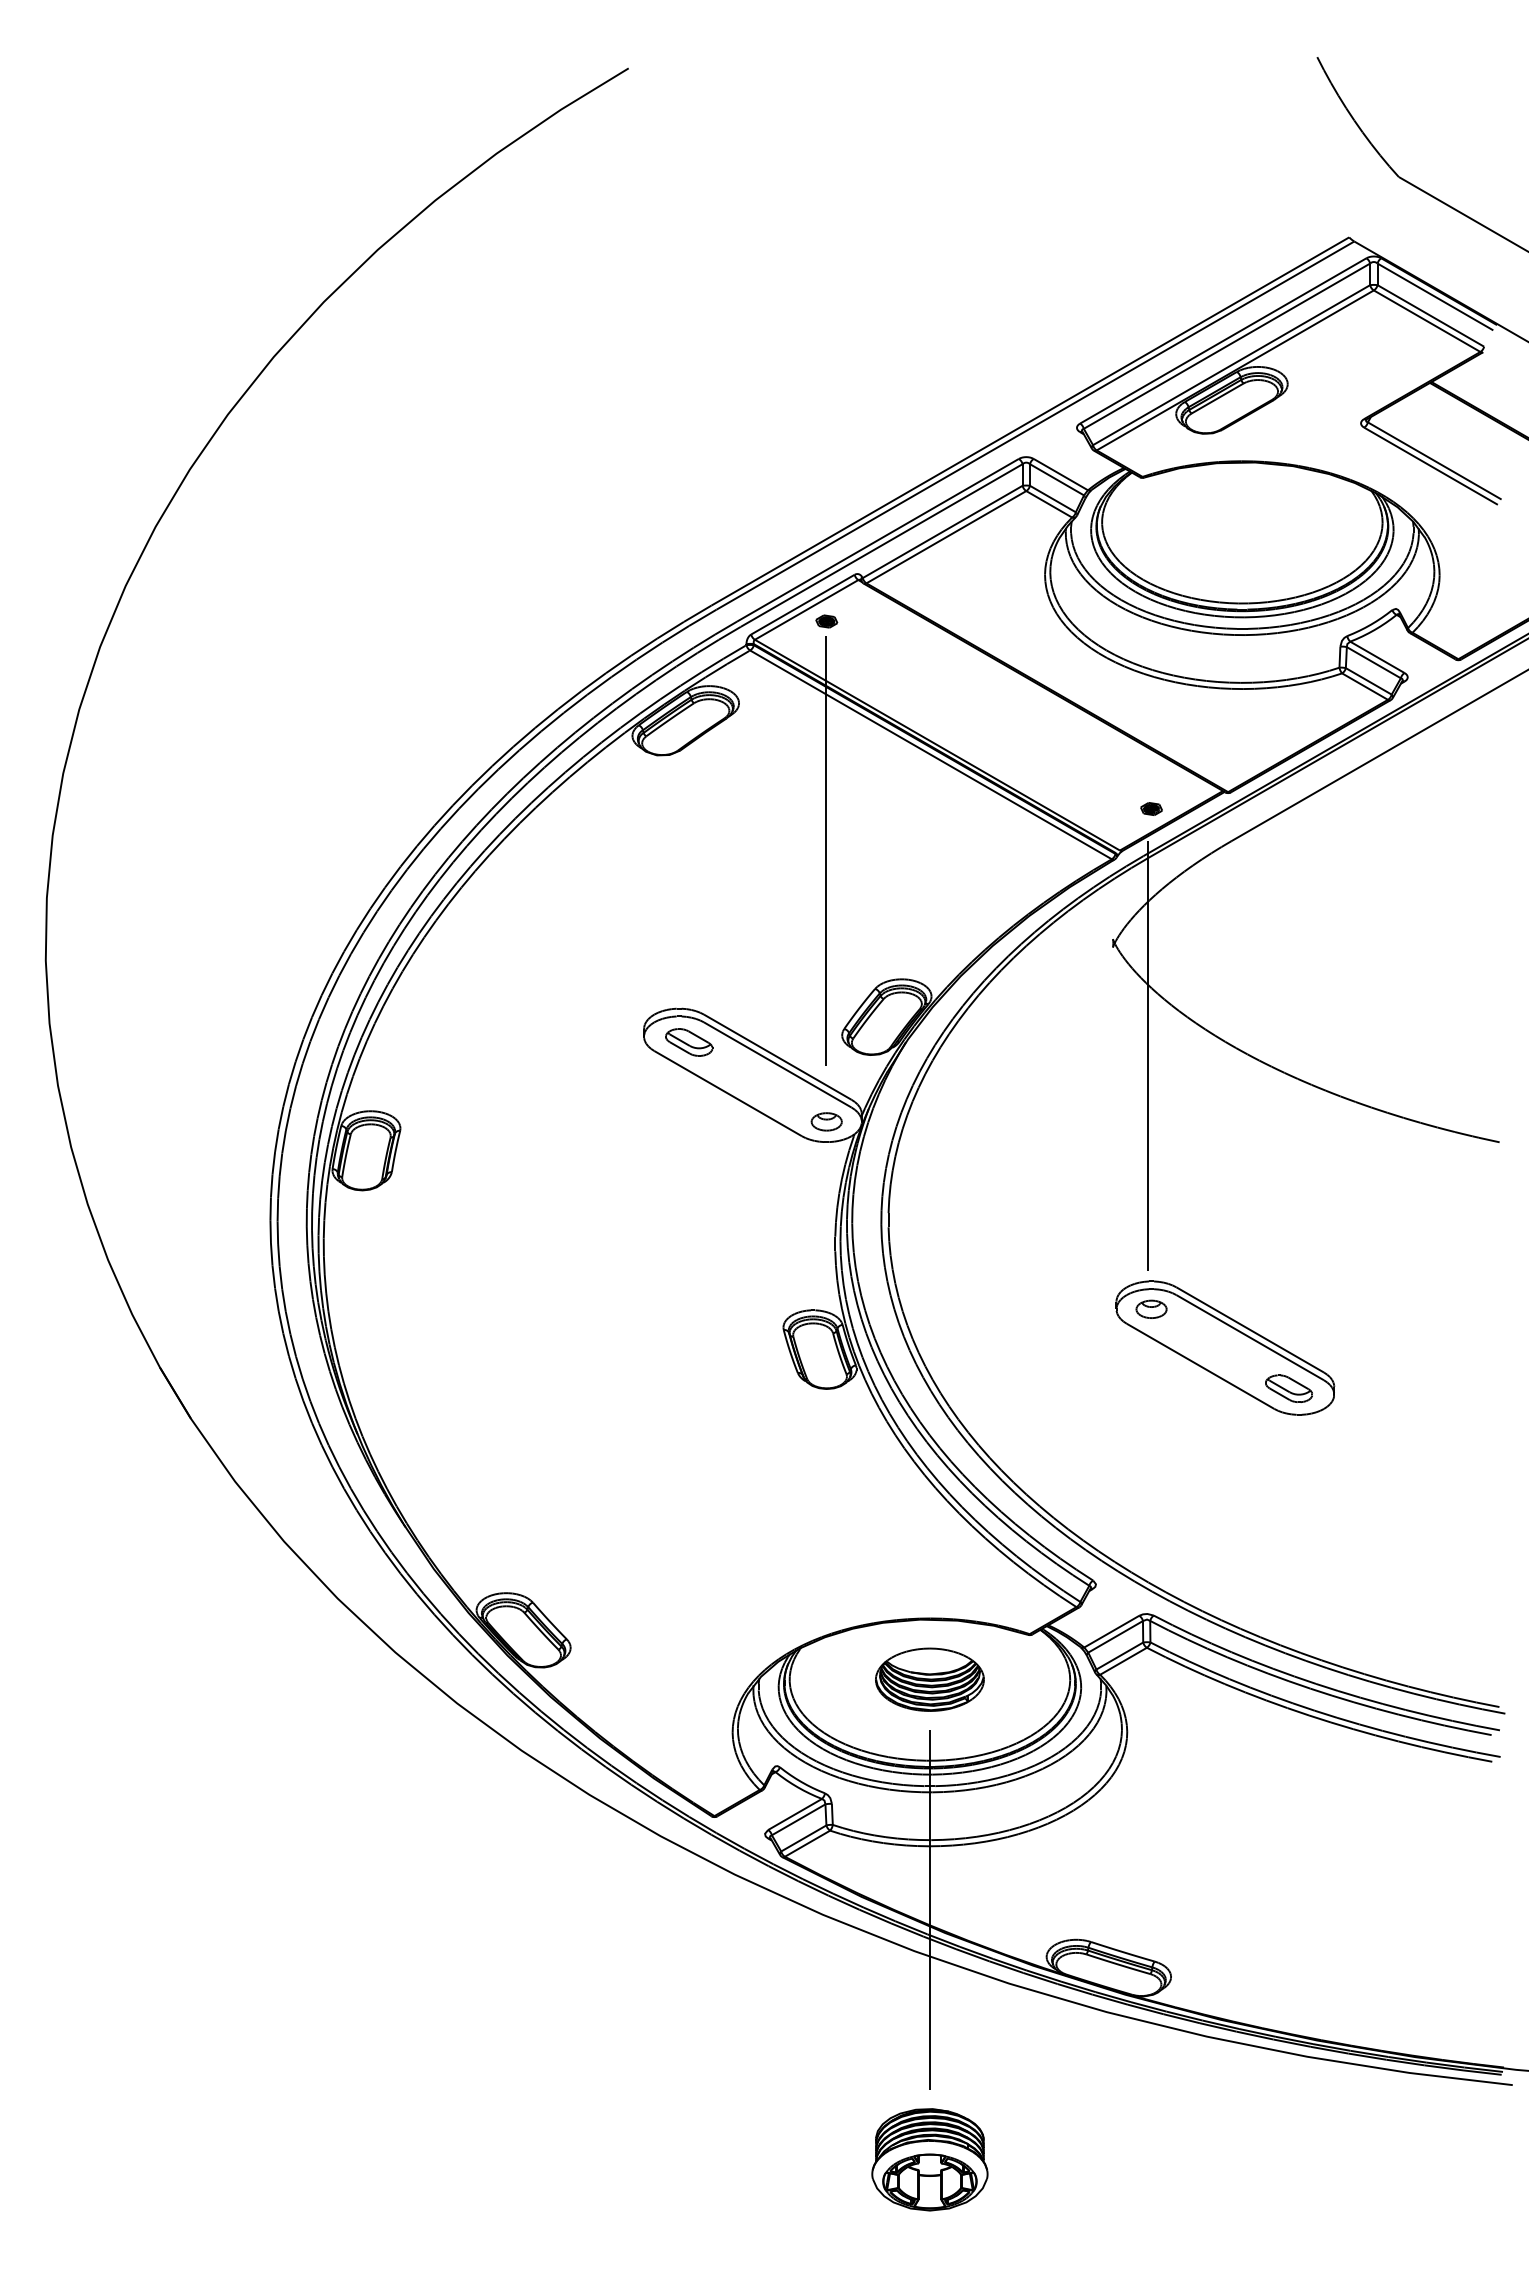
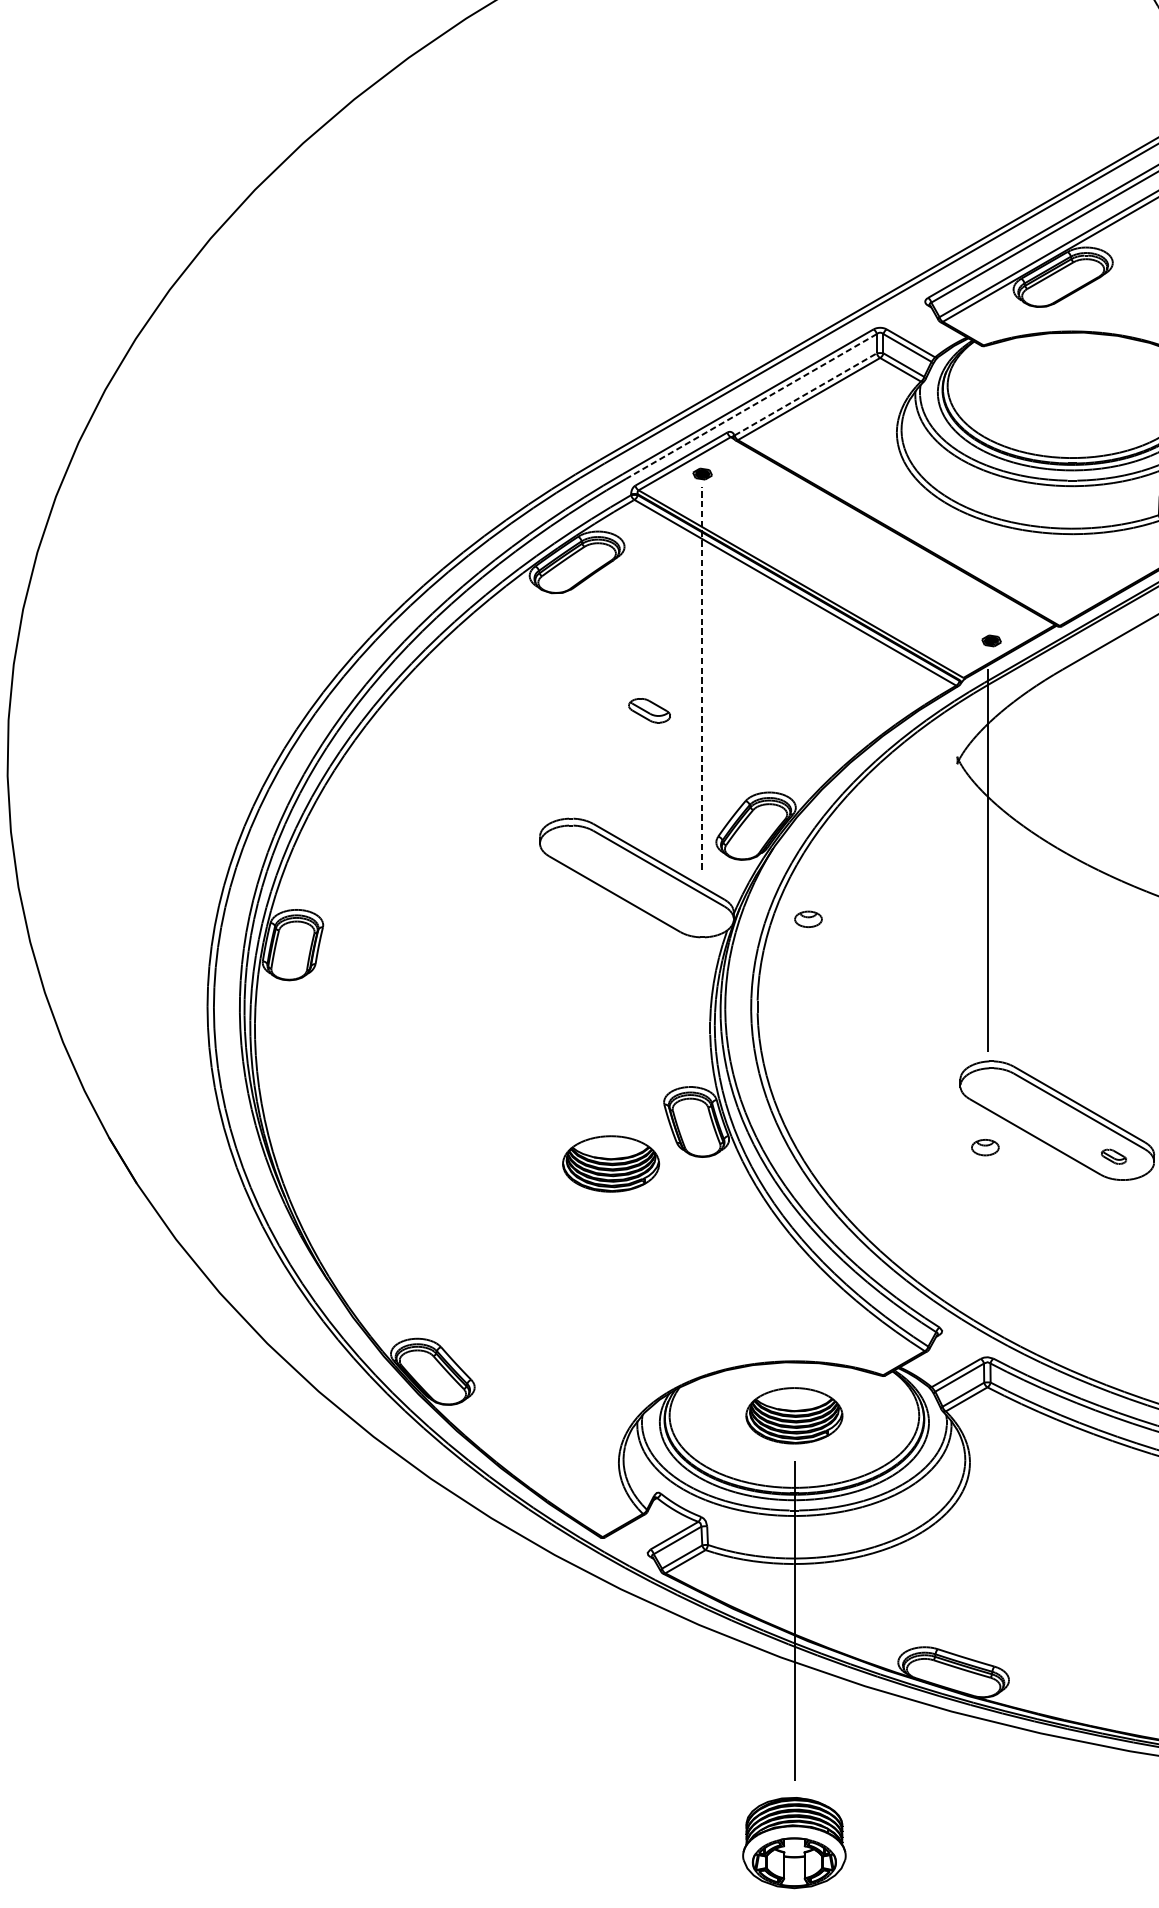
line: (943, 531) -> (806, 393), solid -> dashed
line: (881, 545) -> (751, 406), solid -> dashed
line: (826, 850) -> (702, 677), solid -> dashed
part: (689, 1042) -> (649, 710), moved
part: (826, 1121) -> (808, 919), moved
part: (1151, 1308) -> (985, 1146), moved
part: (1288, 1388) -> (1113, 1156), size x0.6
part: (723, 1396) -> (610, 1163), added

